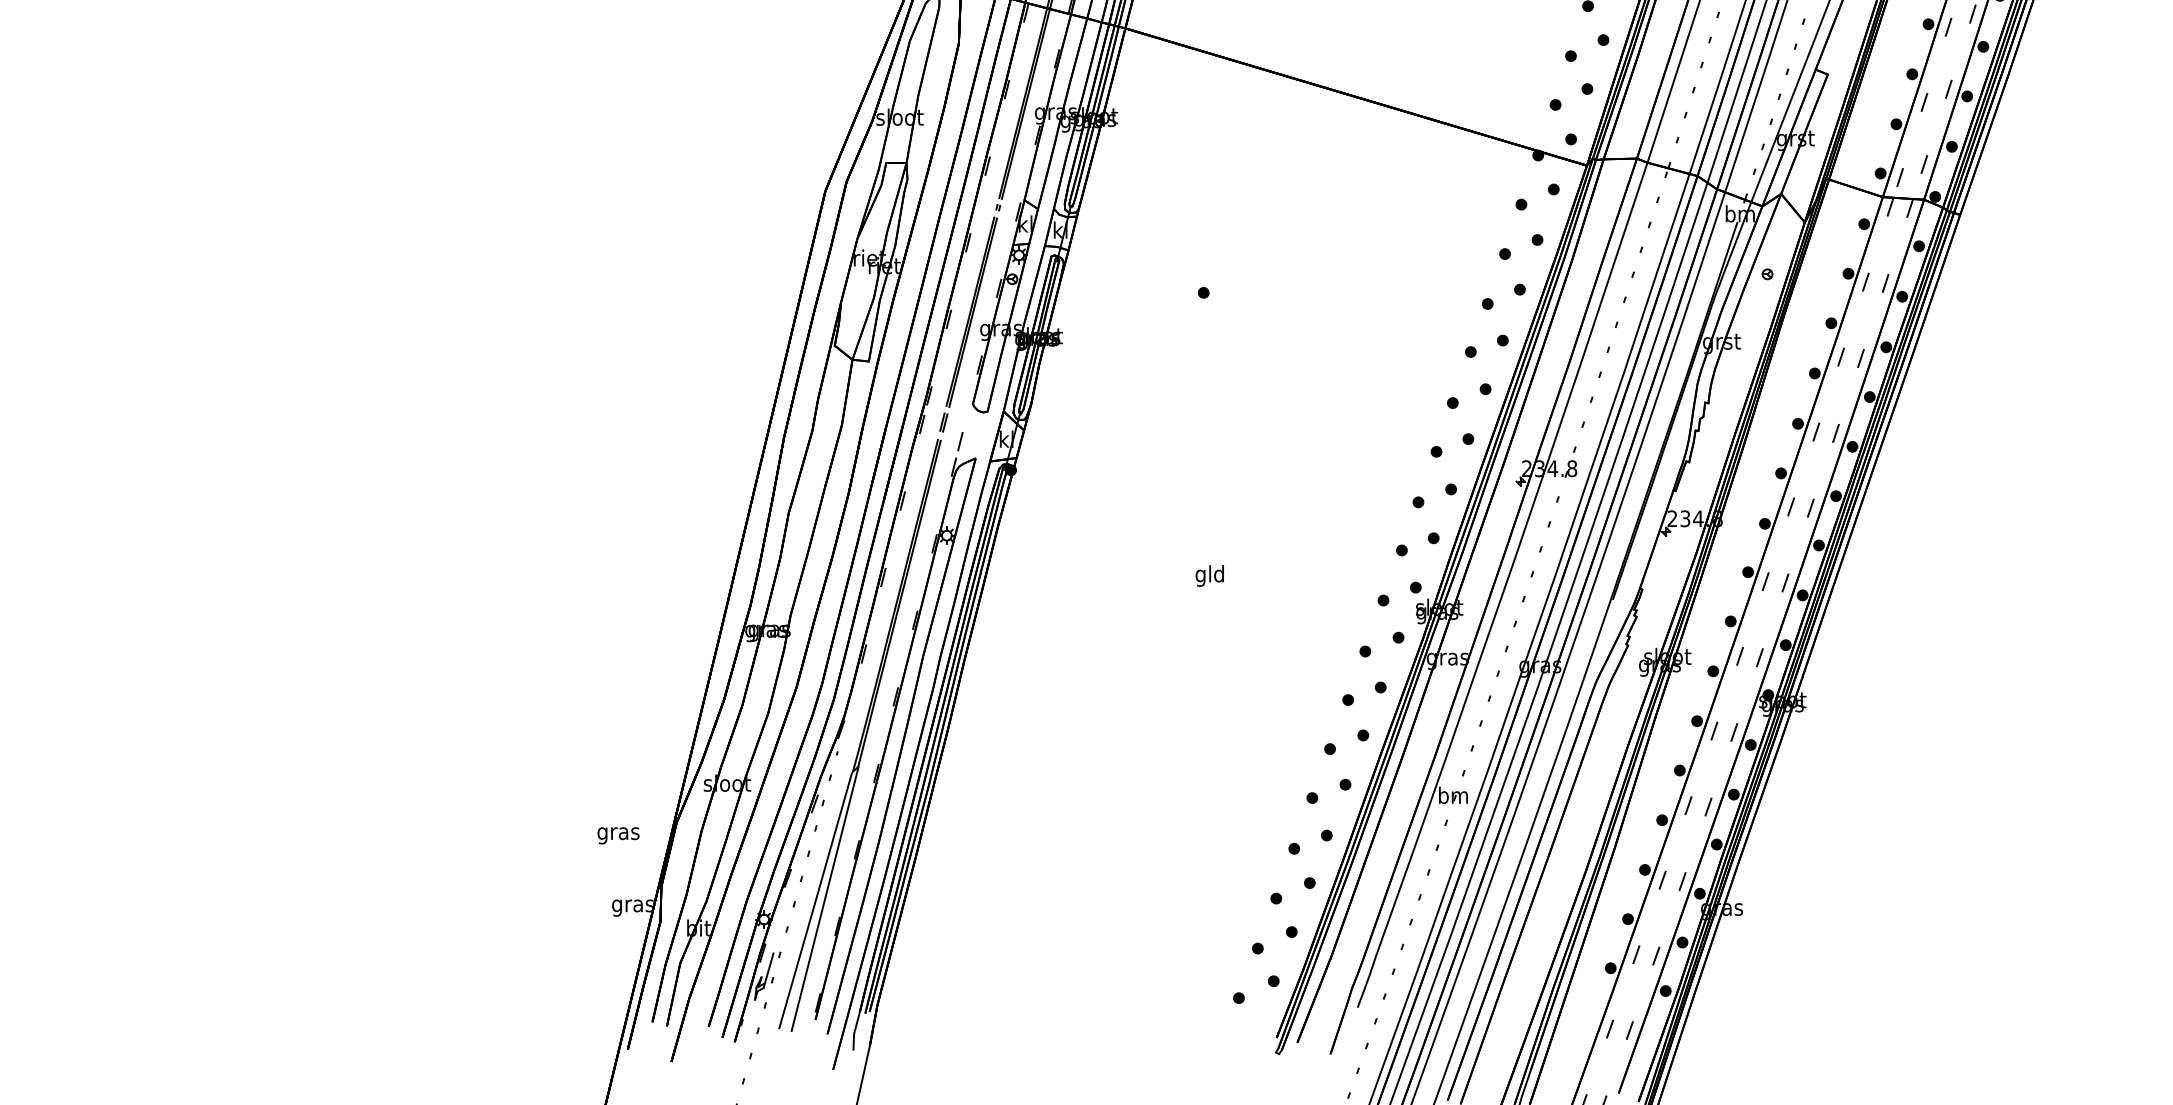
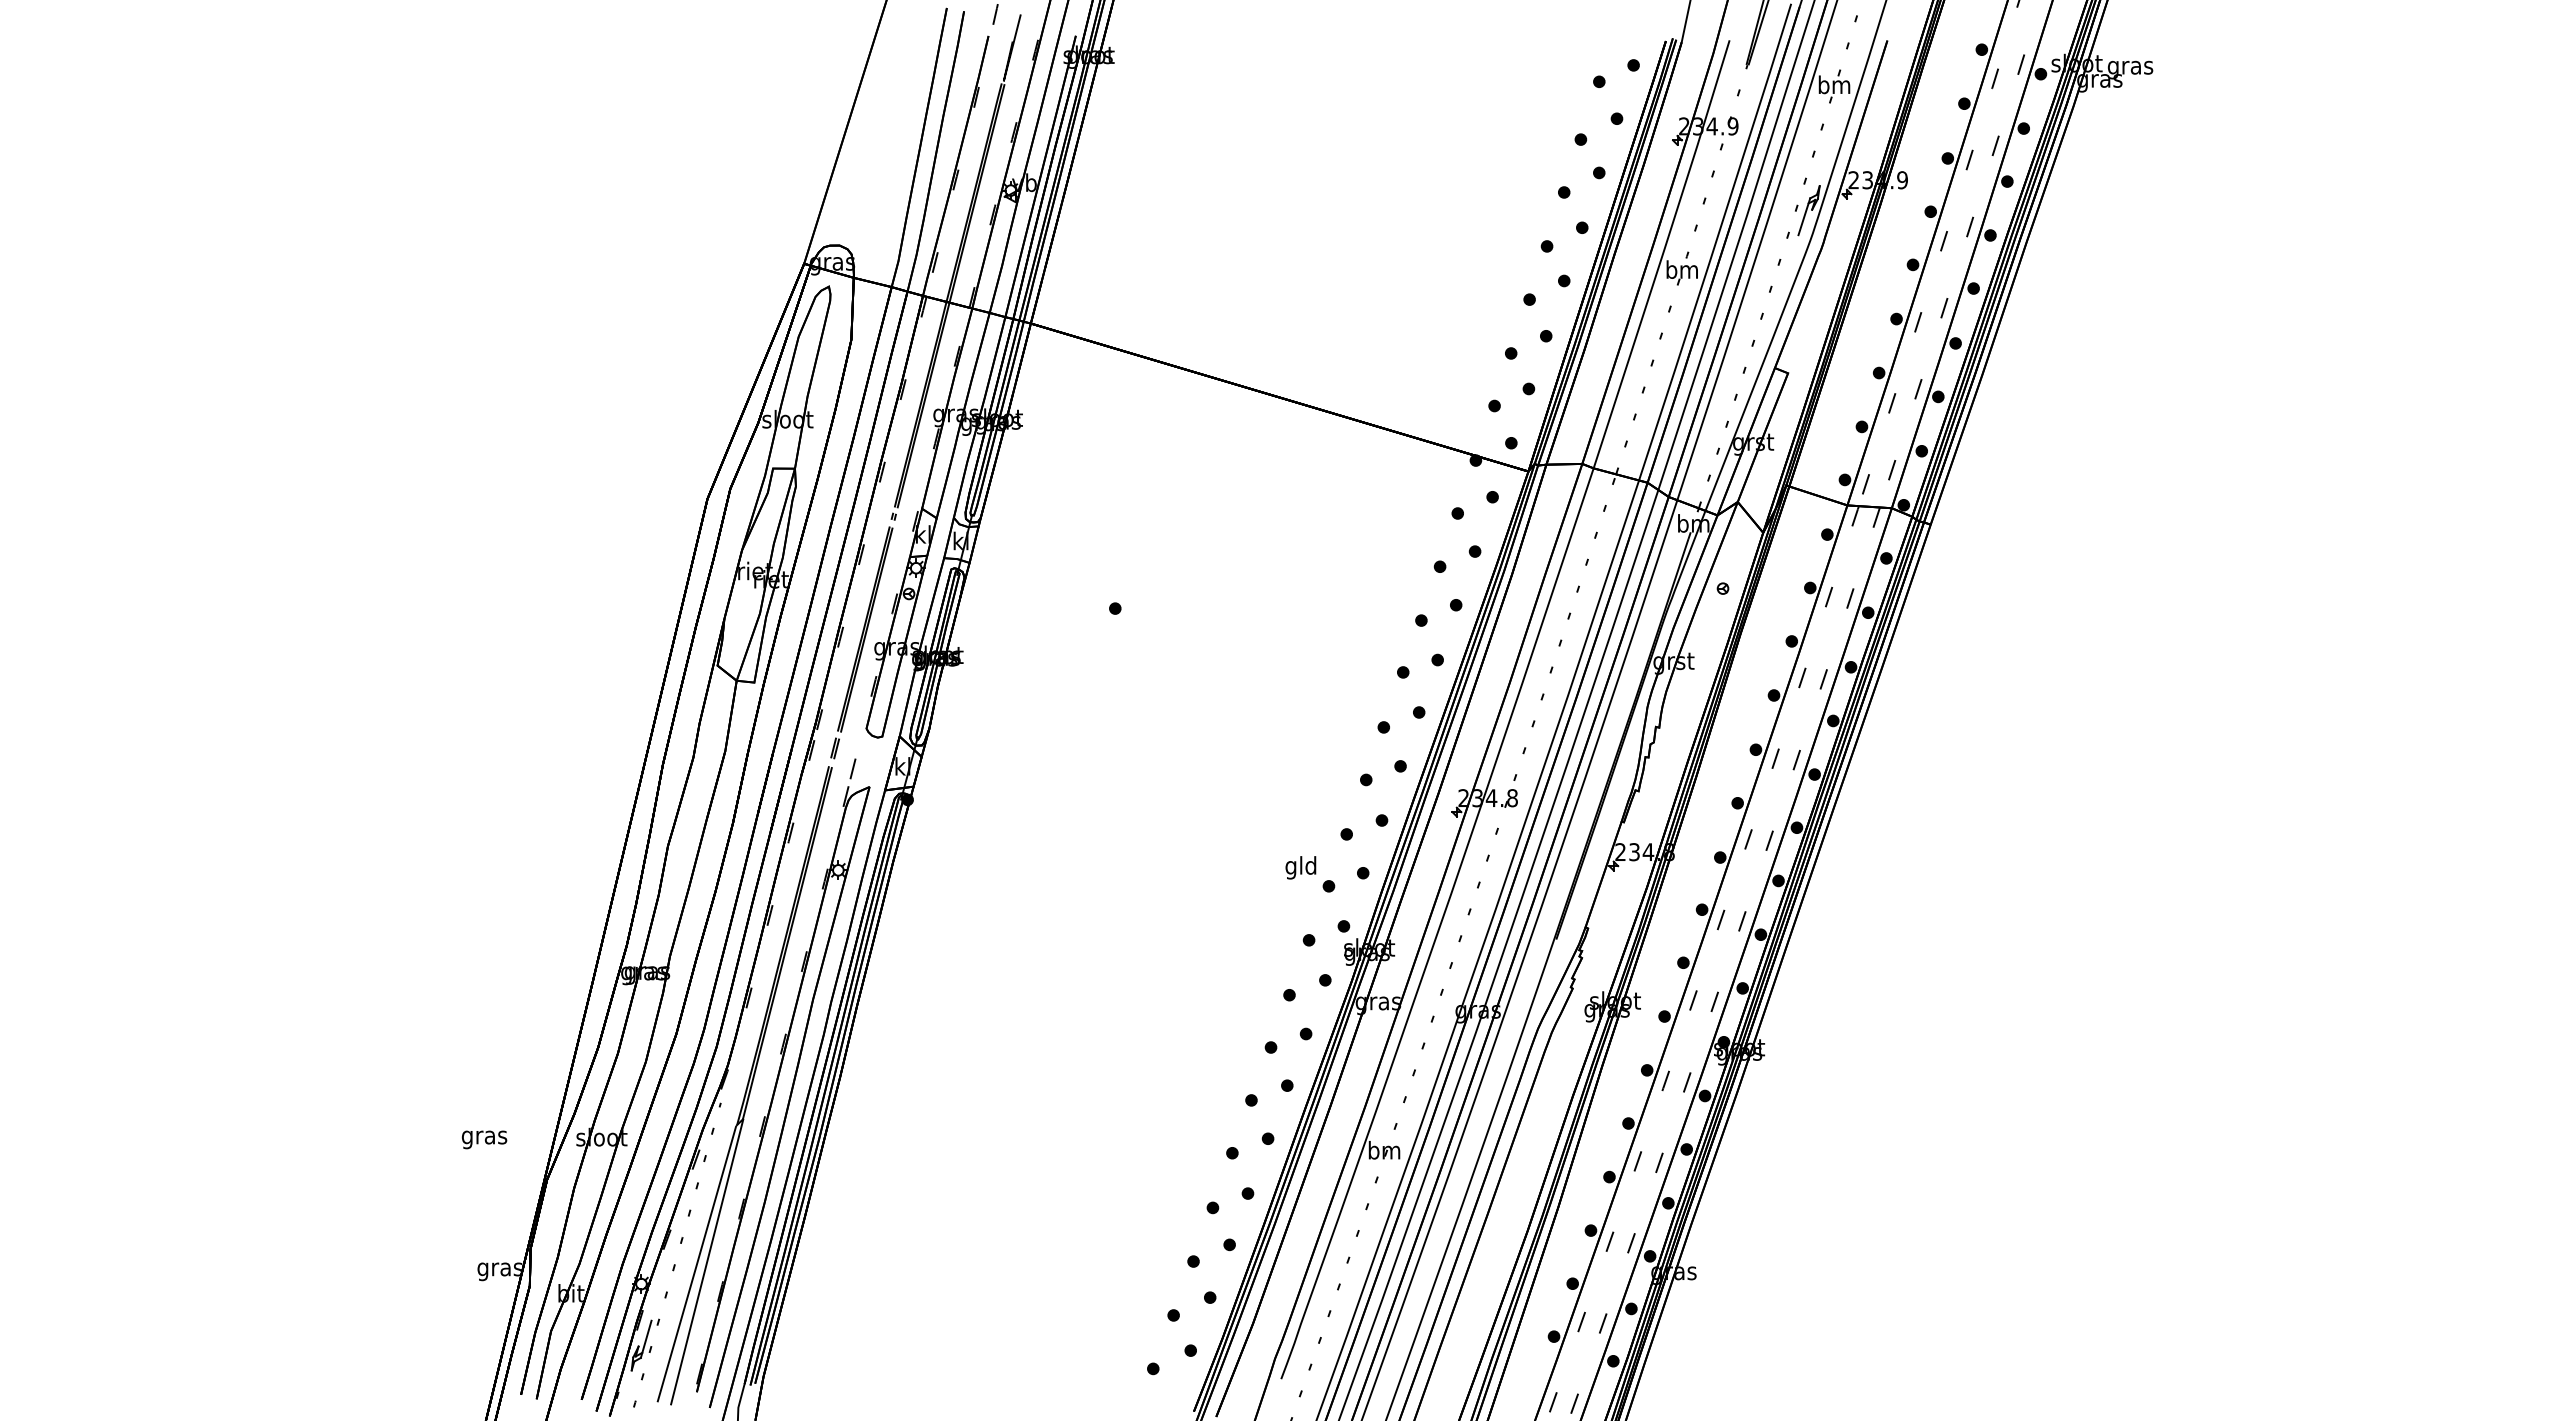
text: (1209, 575) -> (1300, 867), moved
text: (618, 835) -> (484, 1139), moved

